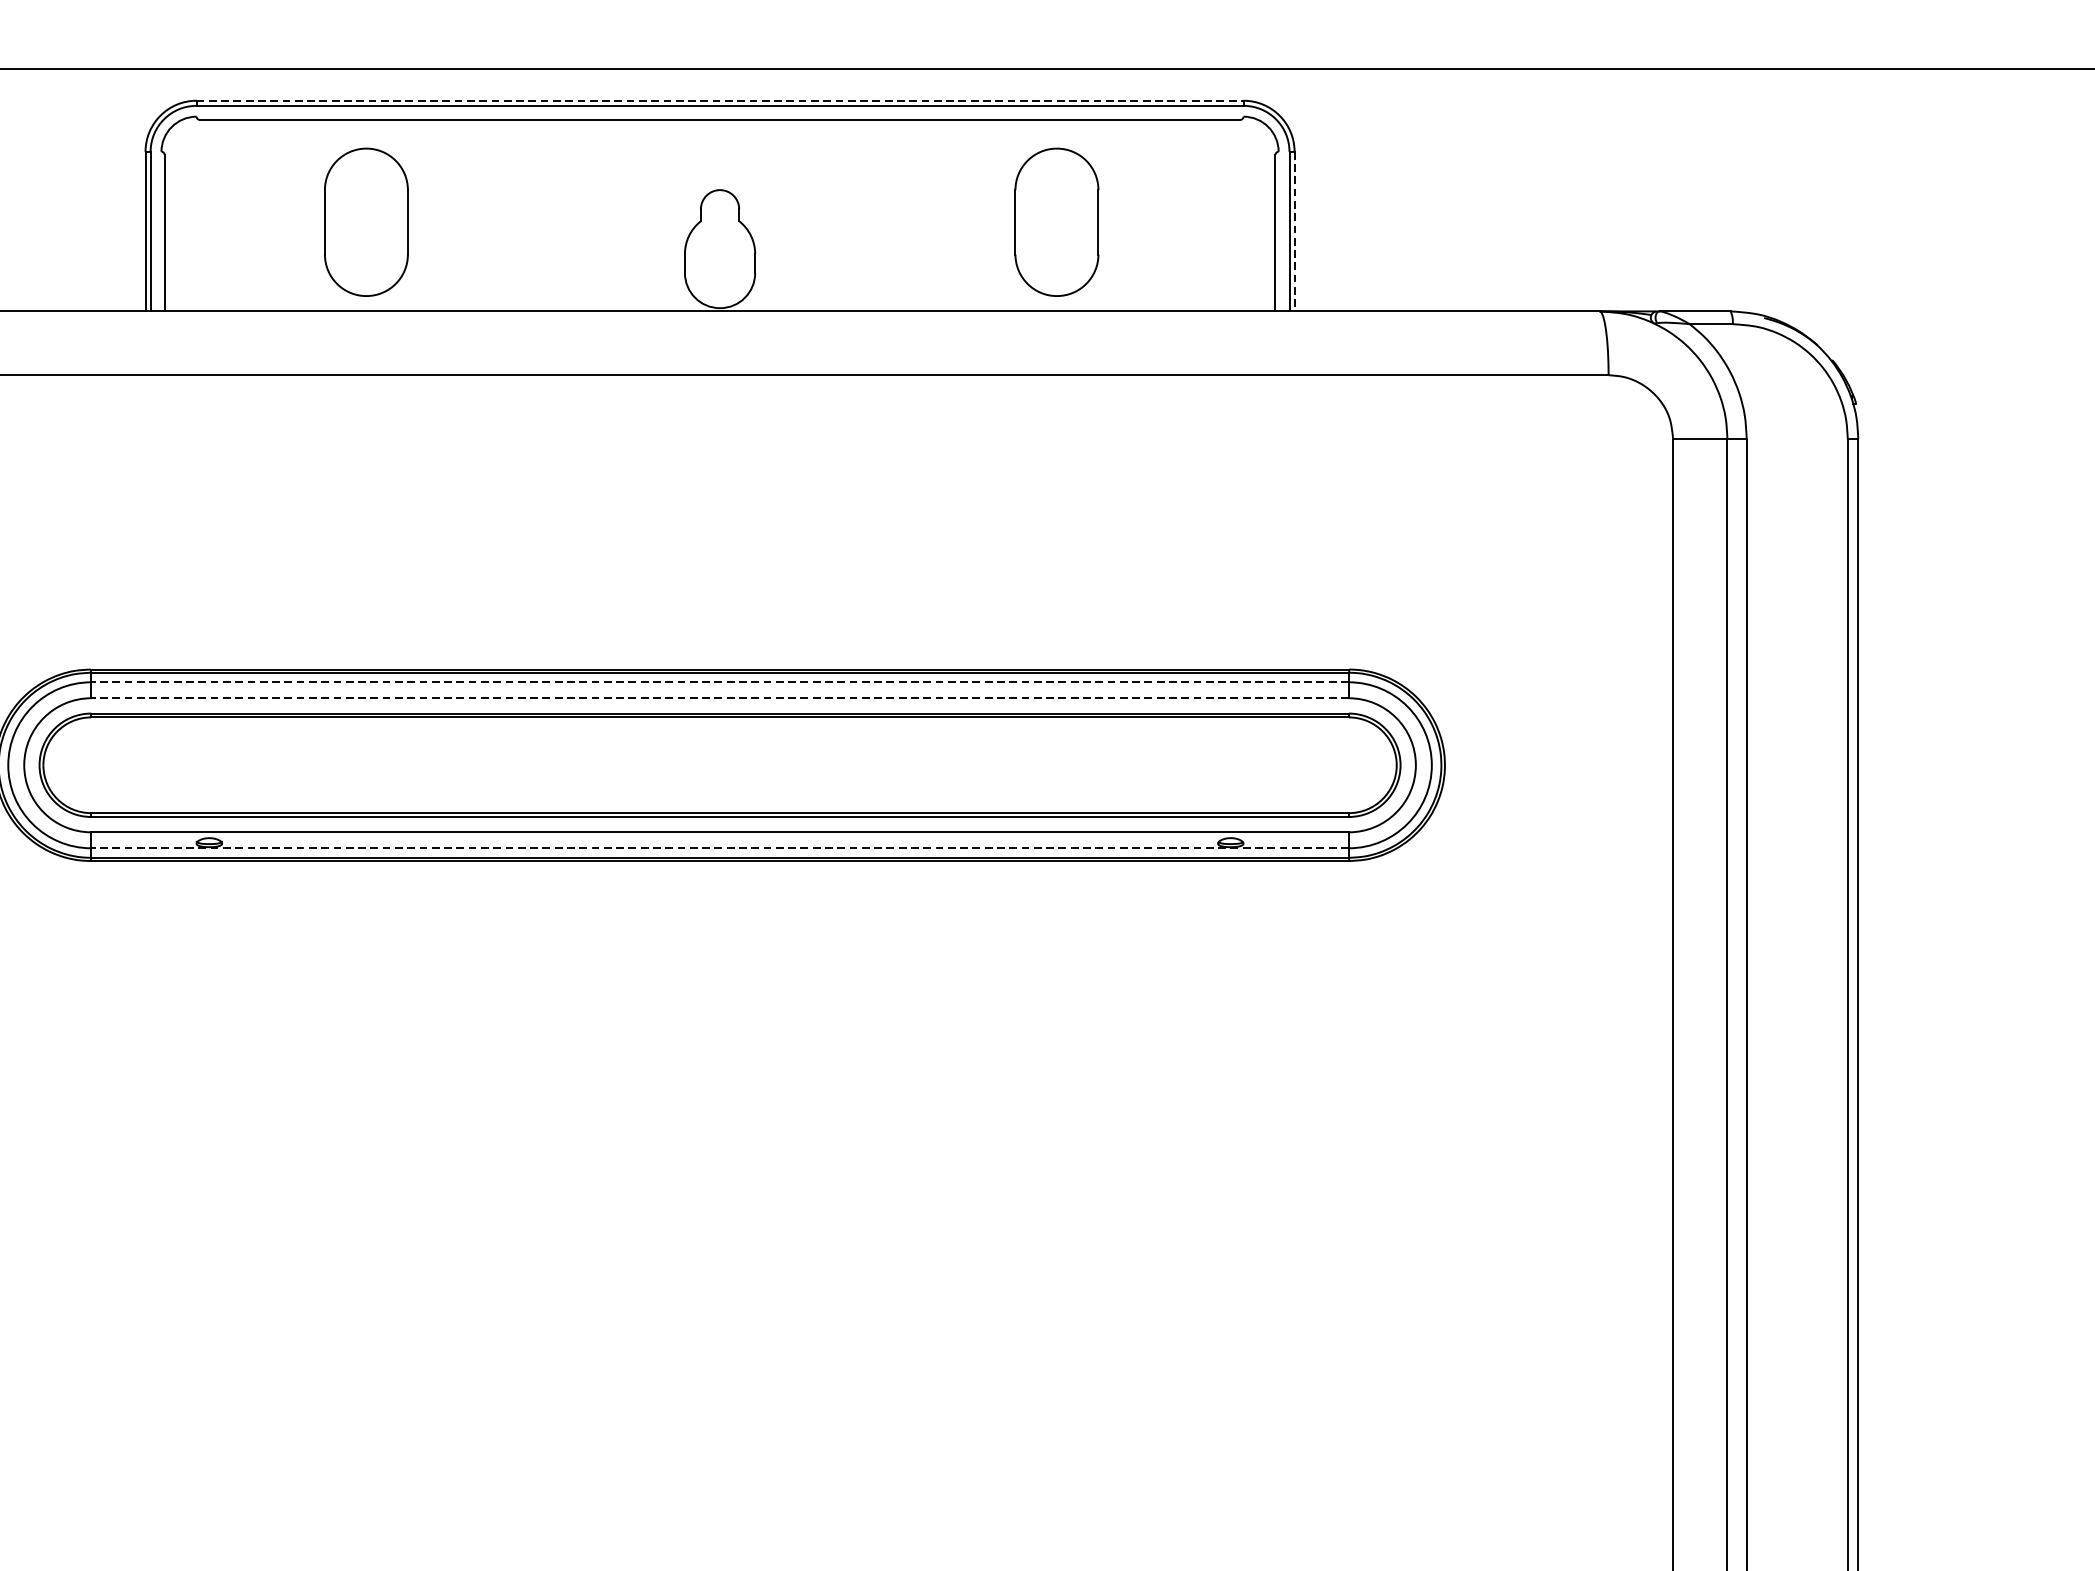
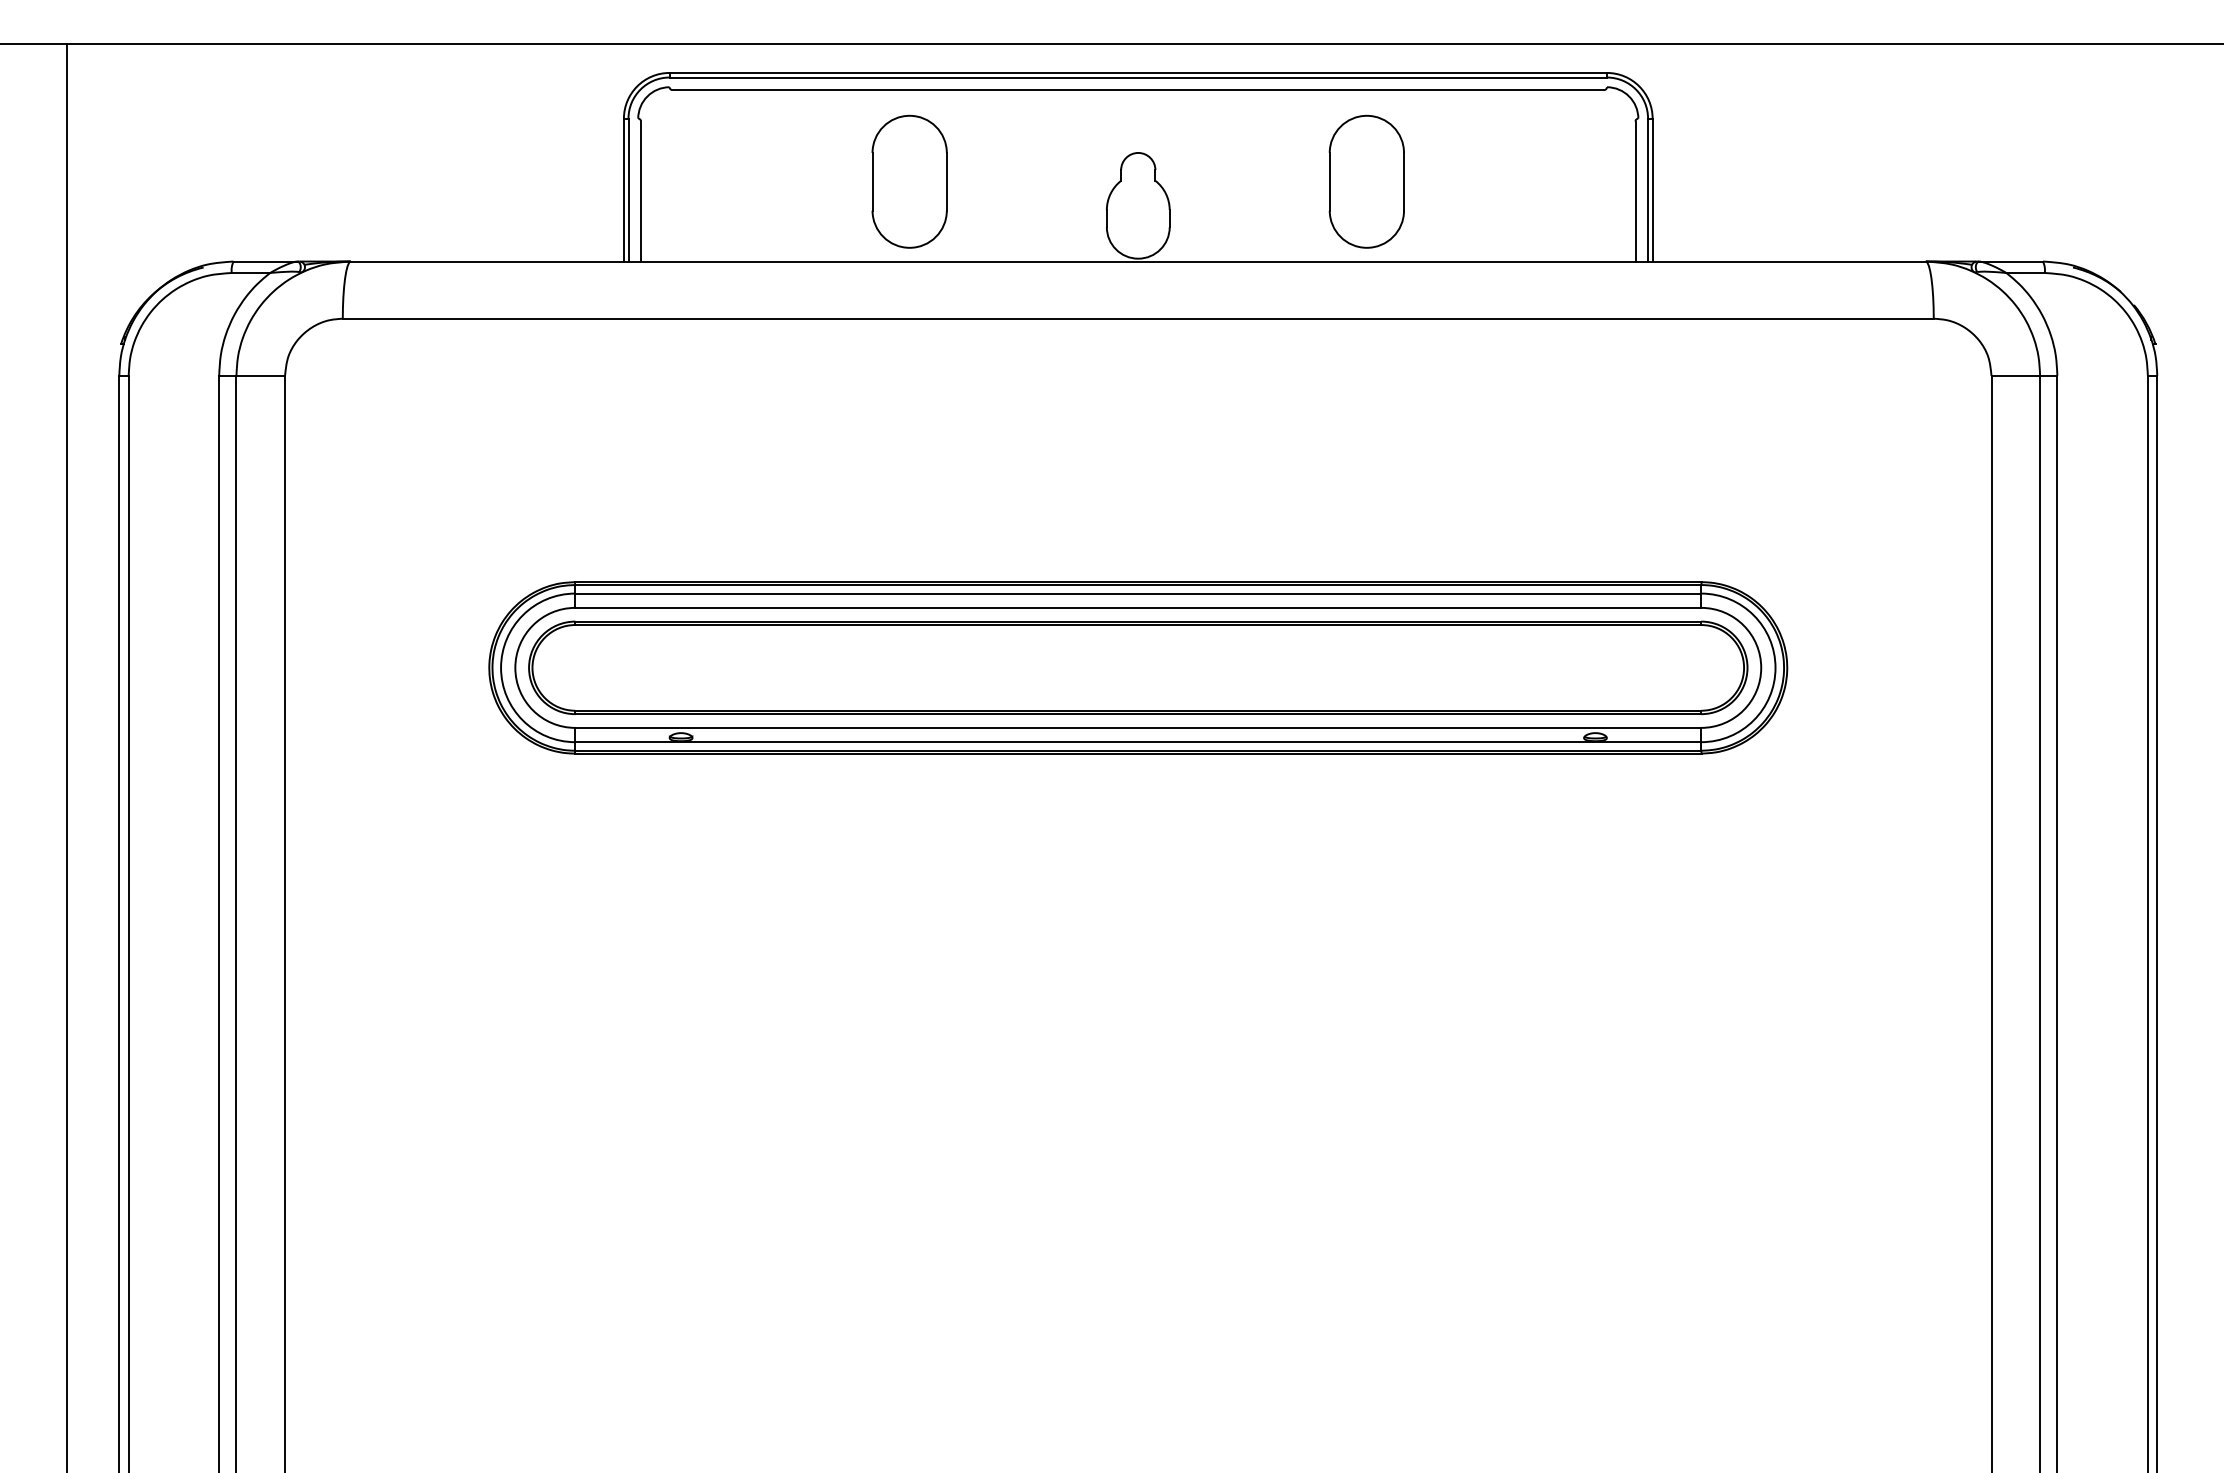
line: (720, 100) -> (1138, 72), dashed -> solid
part: (366, 221) -> (909, 181), moved
part: (1056, 221) -> (1366, 181), moved
line: (1294, 232) -> (1652, 190), dashed -> solid
line: (720, 682) -> (1138, 593), dashed -> solid
line: (720, 697) -> (1138, 607), dashed -> solid
line: (720, 848) -> (1138, 742), dashed -> solid

